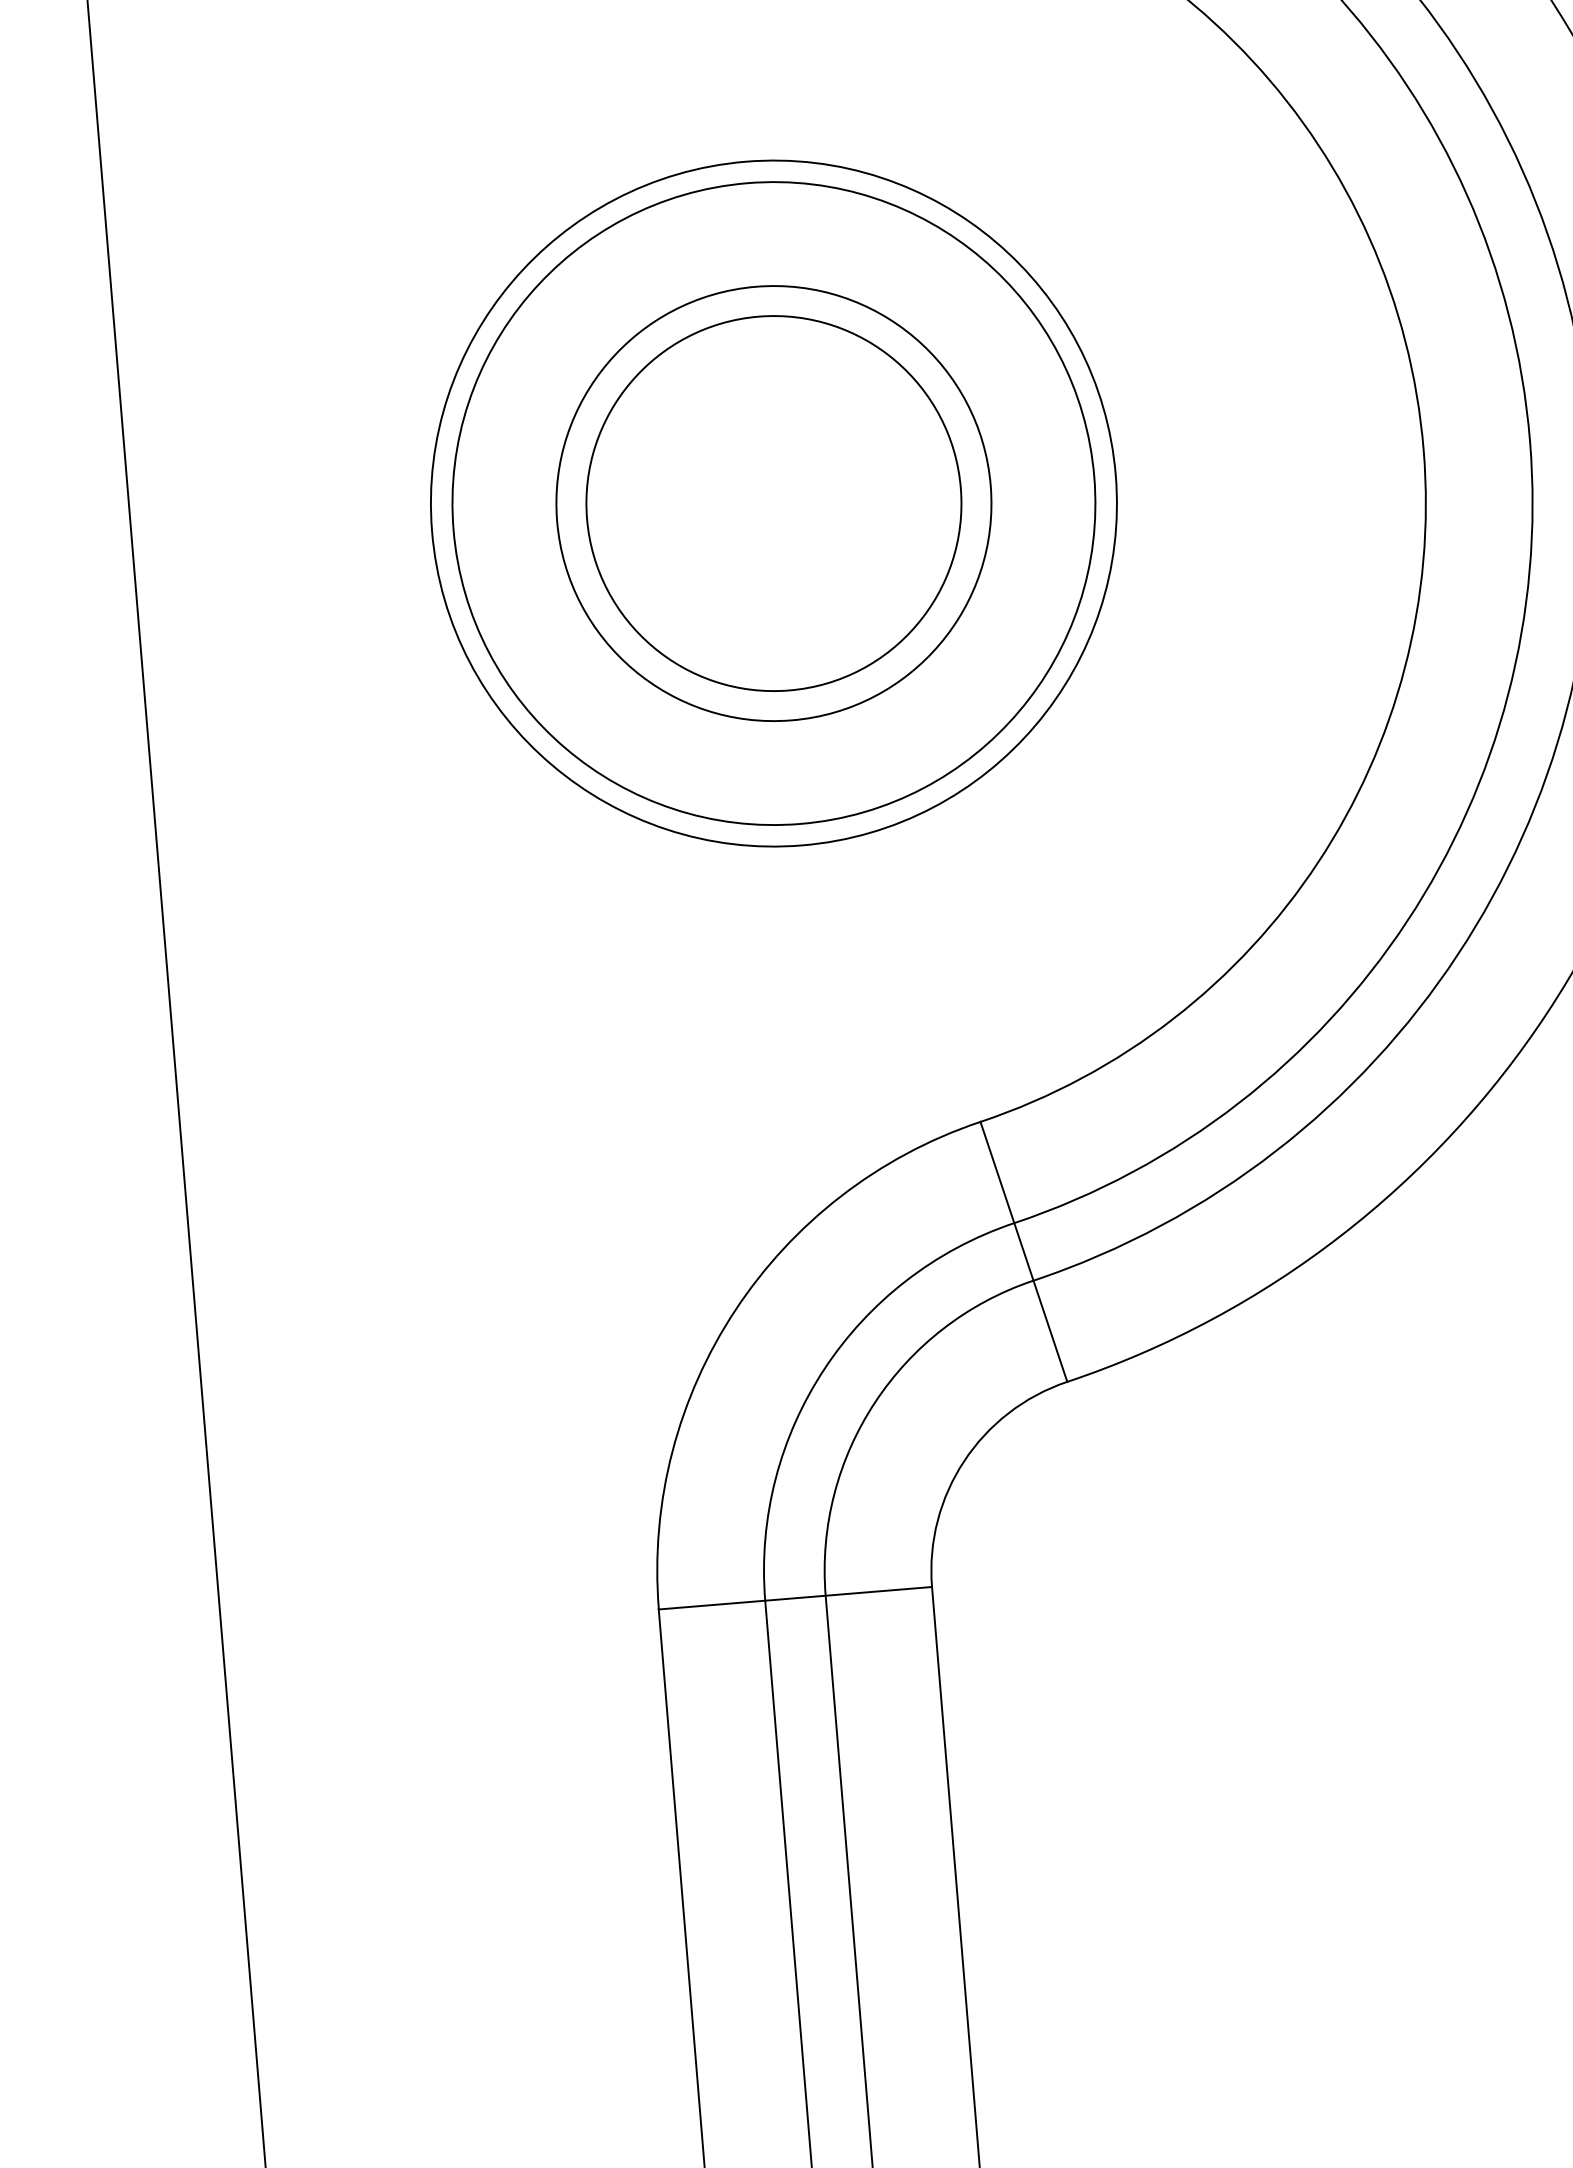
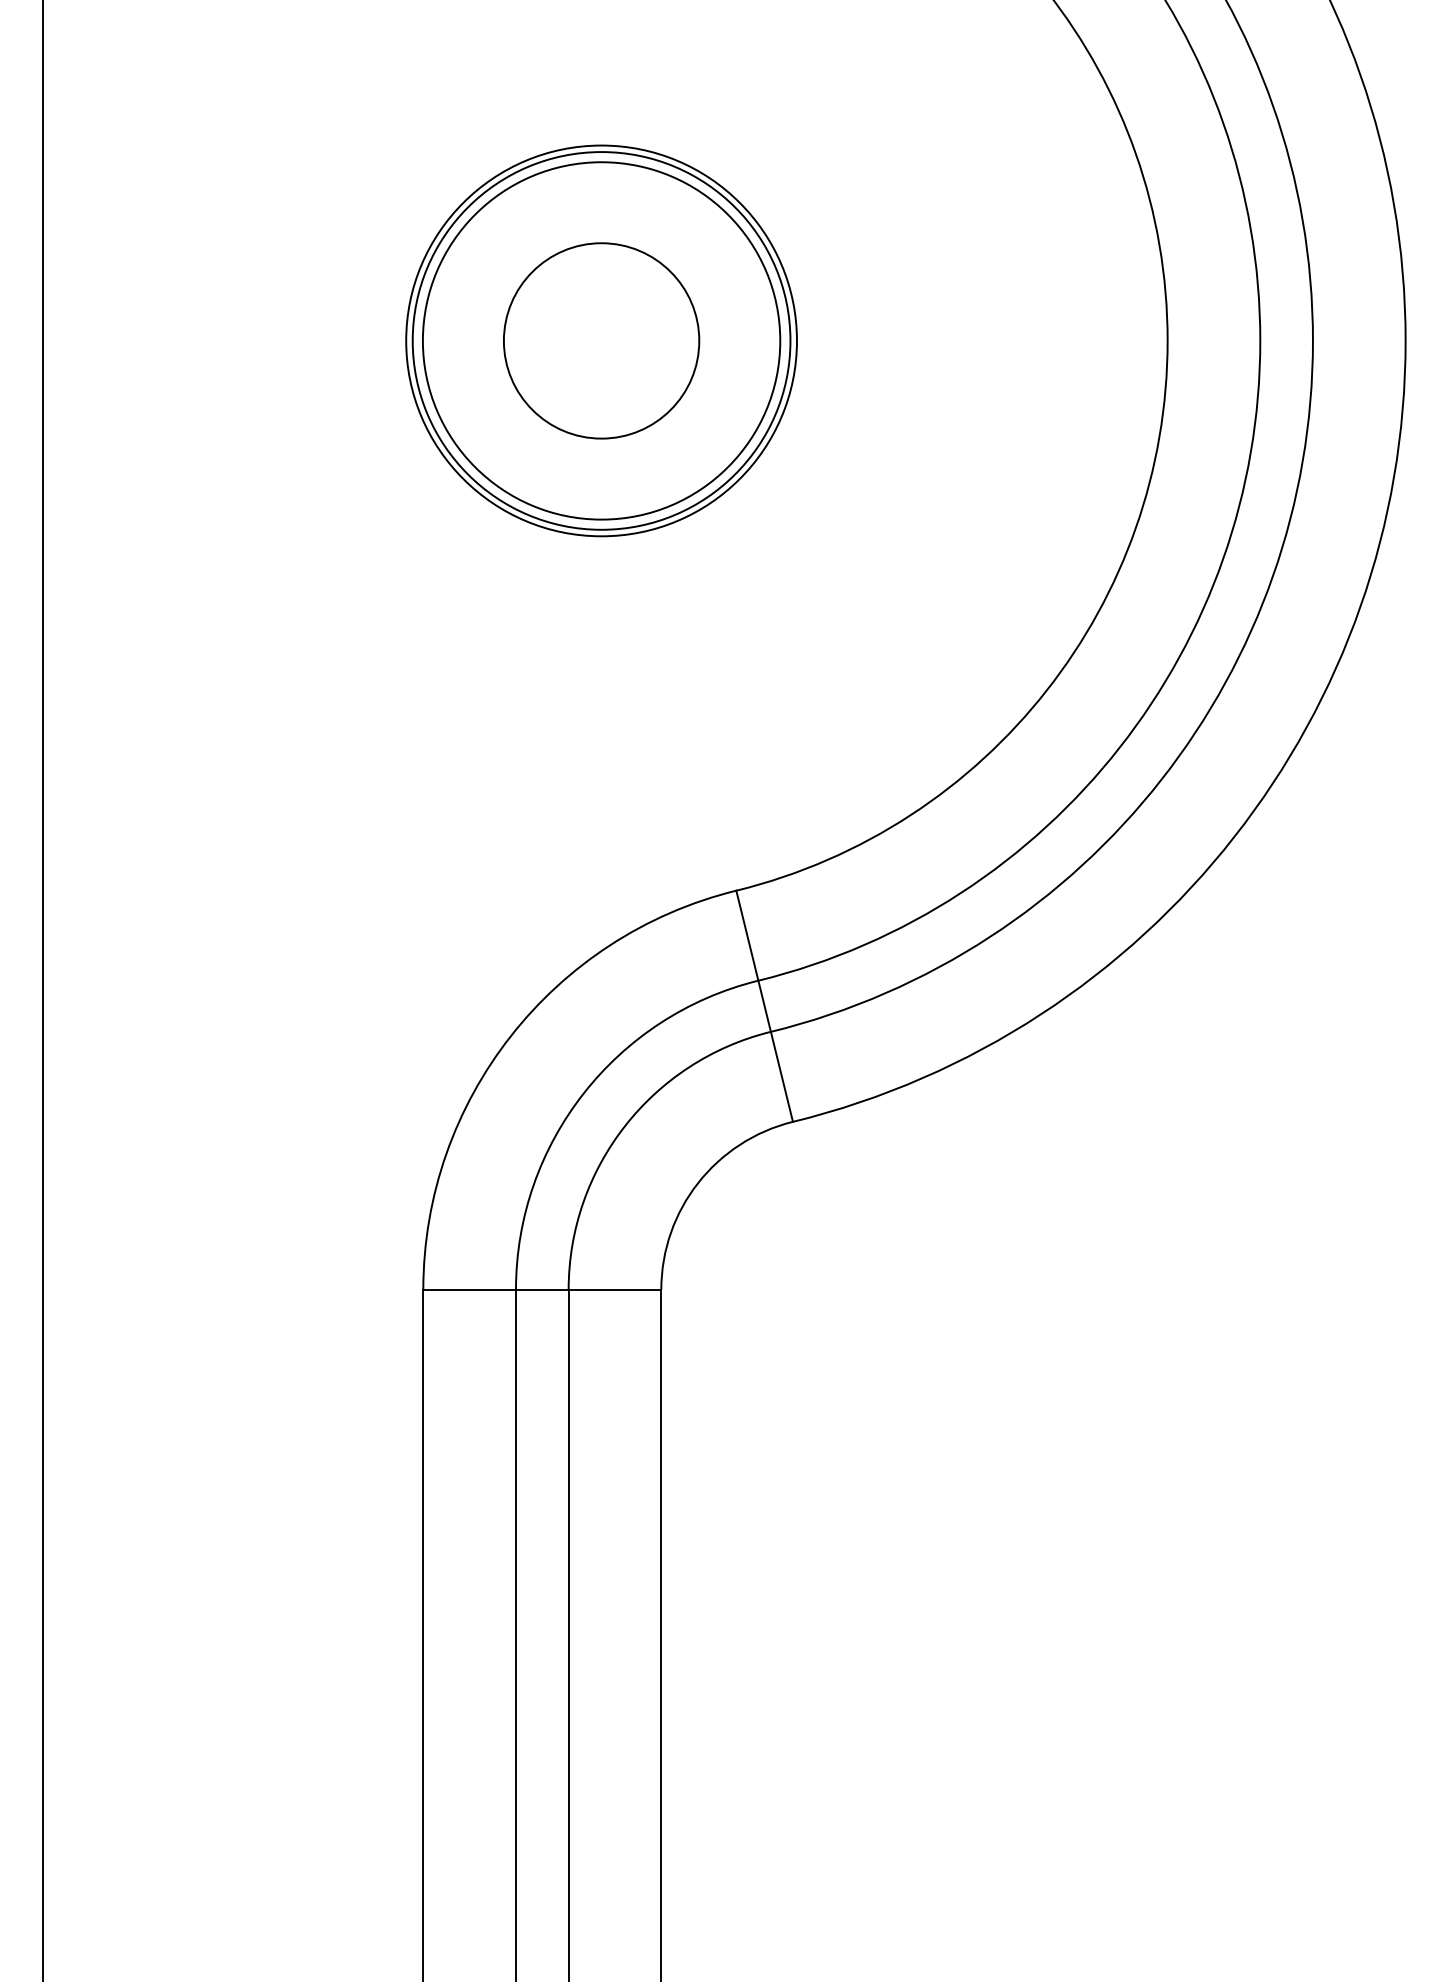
circle: (773, 503) -> (601, 340), size x0.6
circle: (773, 503) -> (601, 340), size x0.6
circle: (773, 503) -> (601, 340), size x0.7

